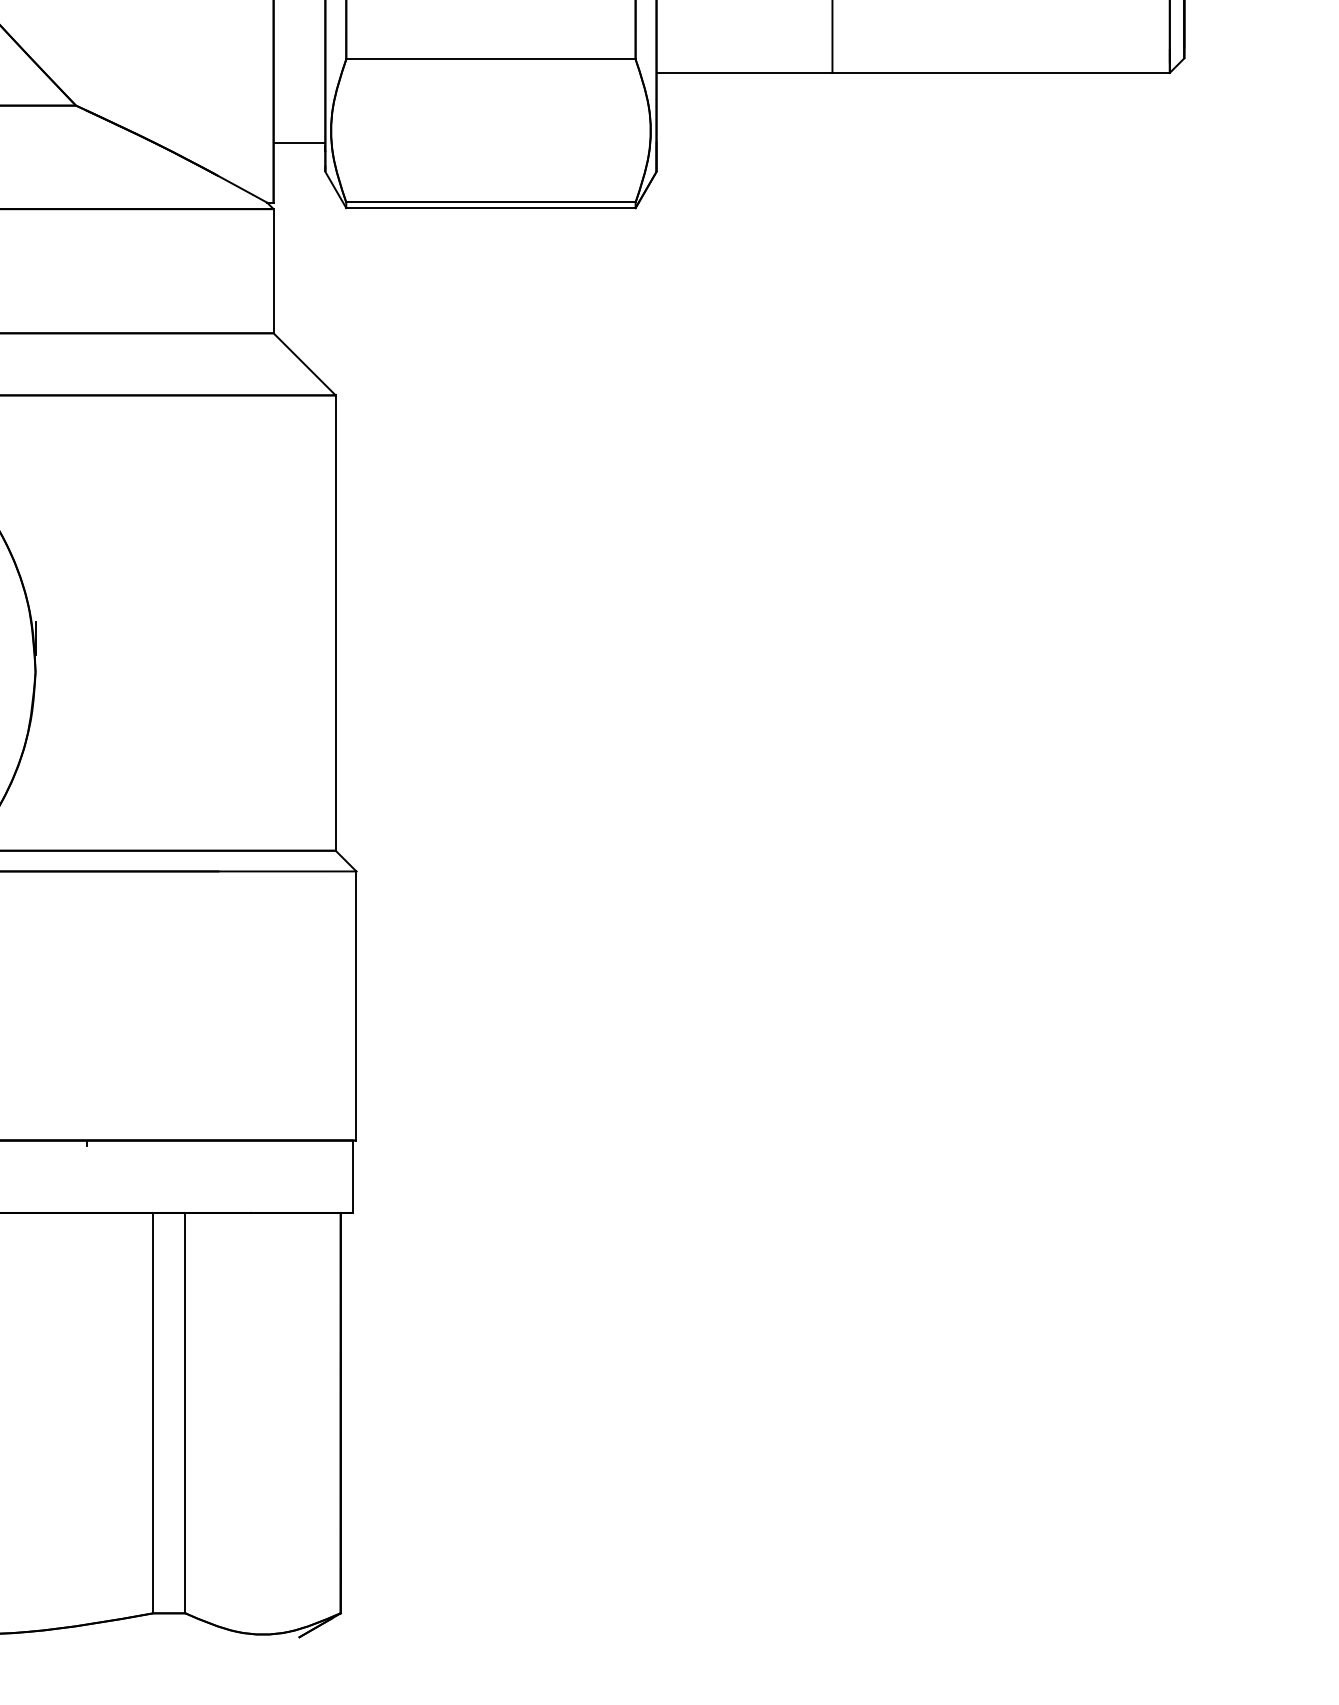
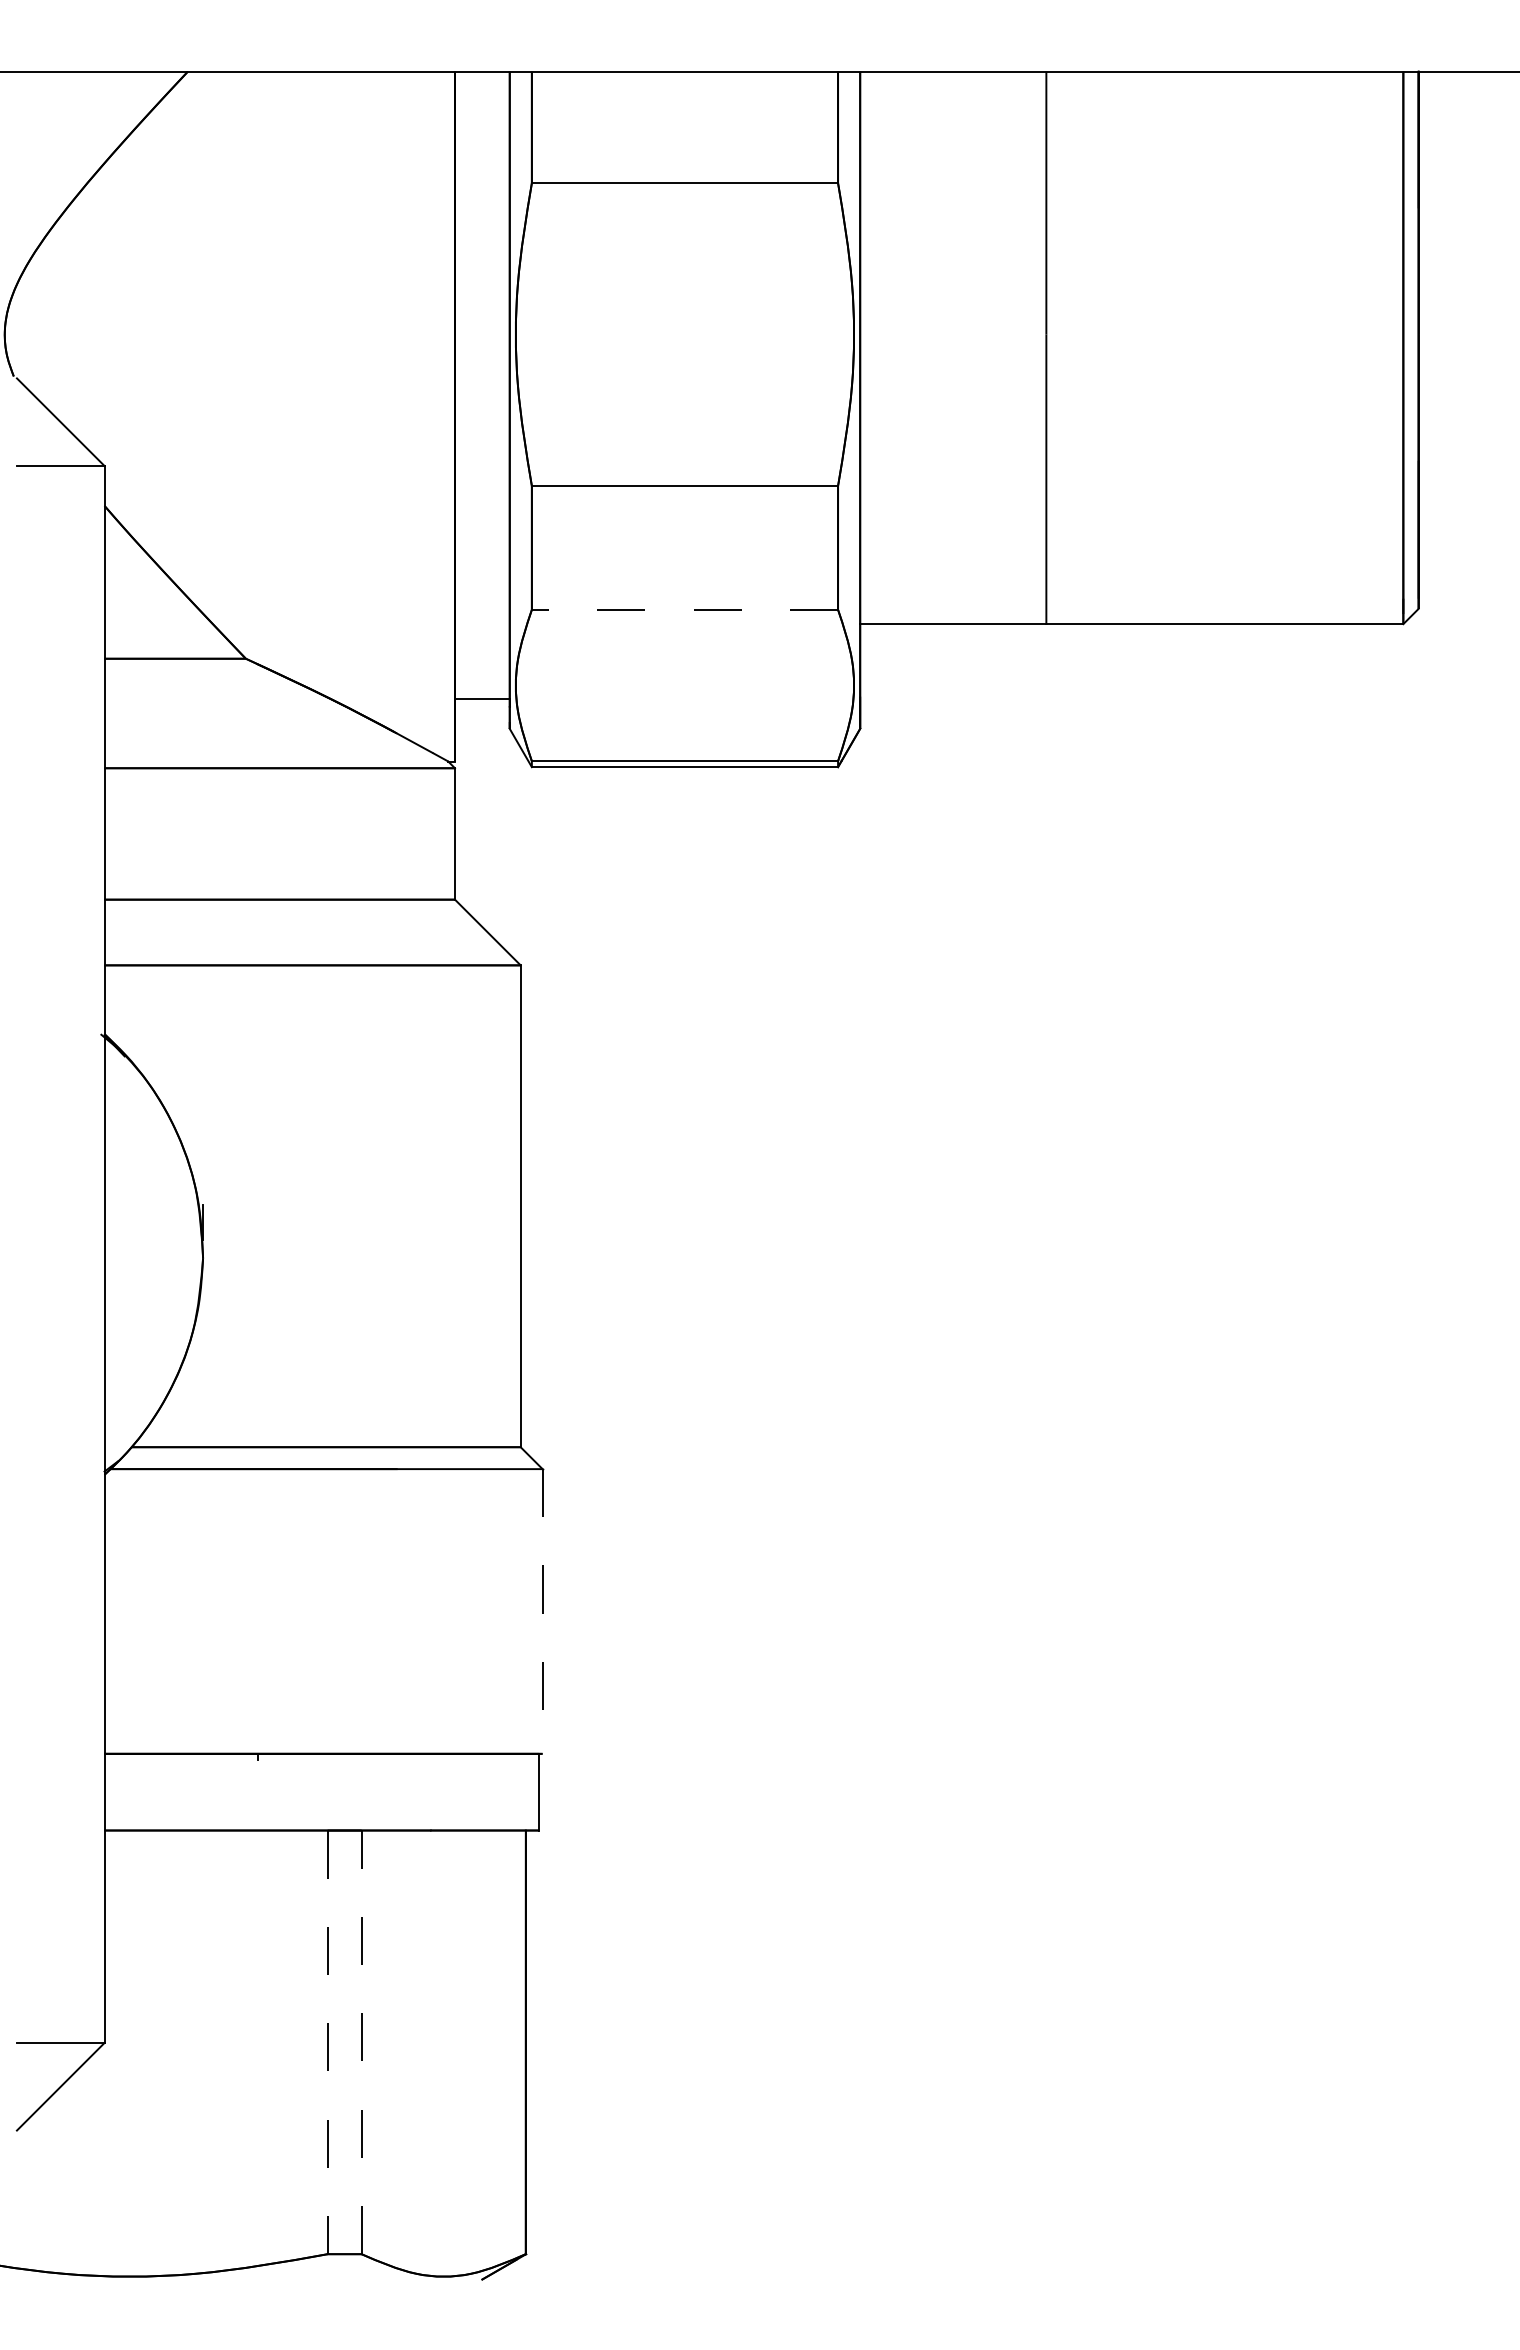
line: (490, 59) -> (684, 609), solid -> dashed
line: (356, 1005) -> (542, 1611), solid -> dashed
line: (153, 1413) -> (327, 2042), solid -> dashed
line: (185, 1413) -> (361, 2042), solid -> dashed

